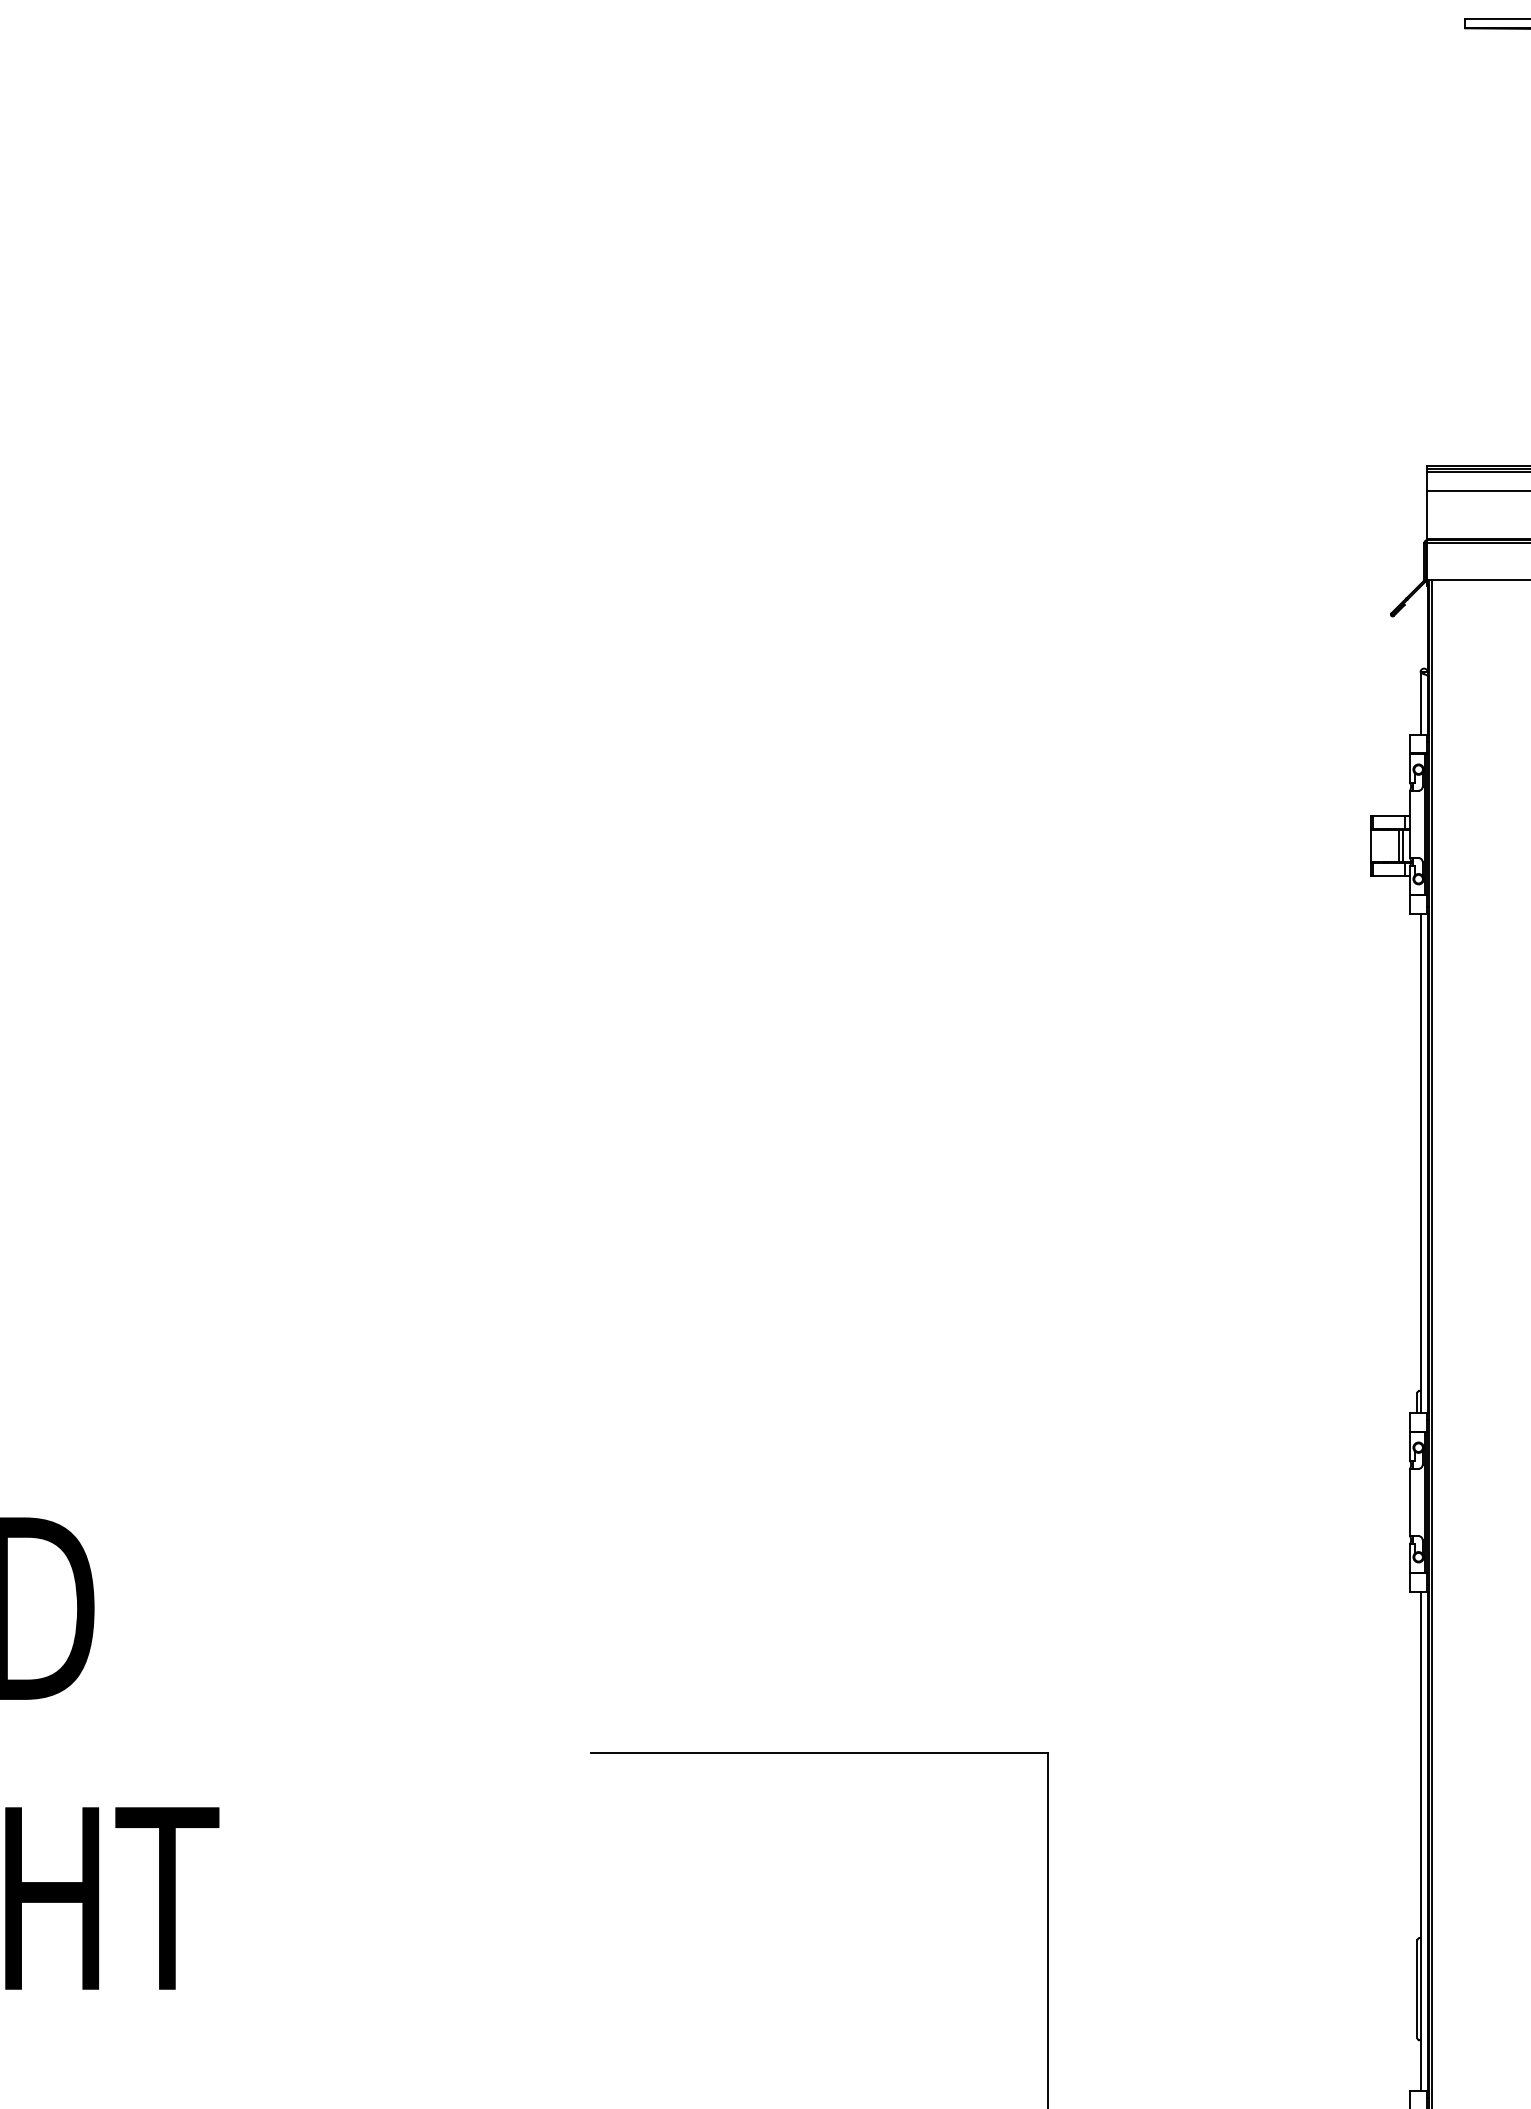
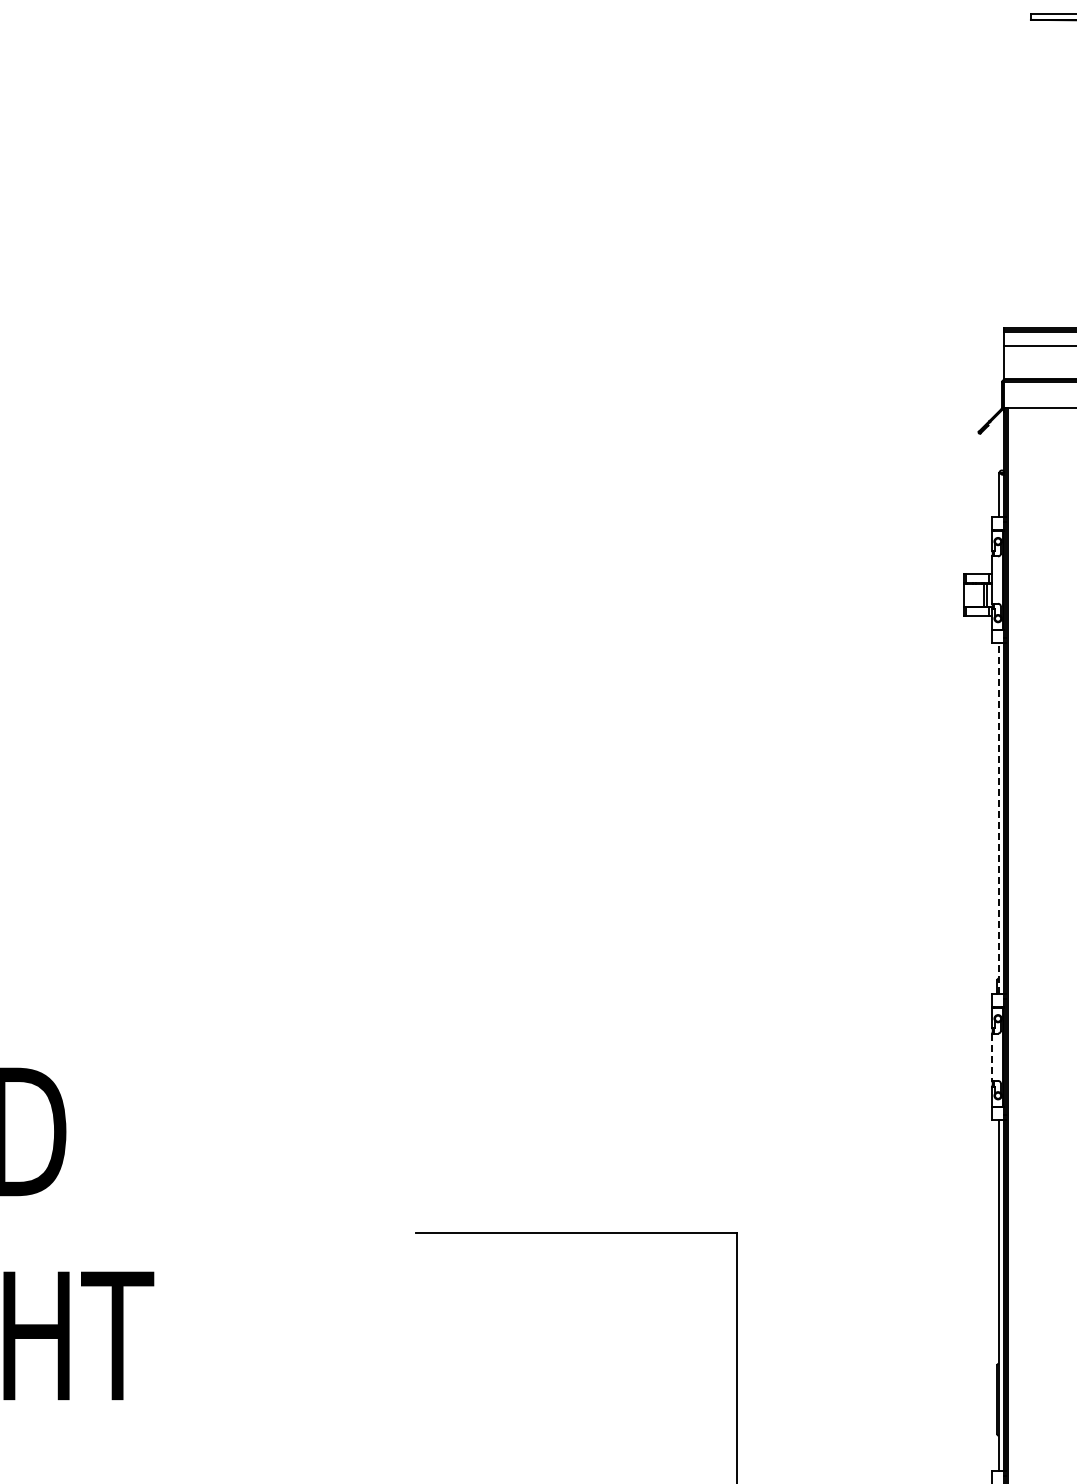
line: (1420, 1163) -> (999, 818), solid -> dashed
line: (1410, 1502) -> (992, 1057), solid -> dashed

